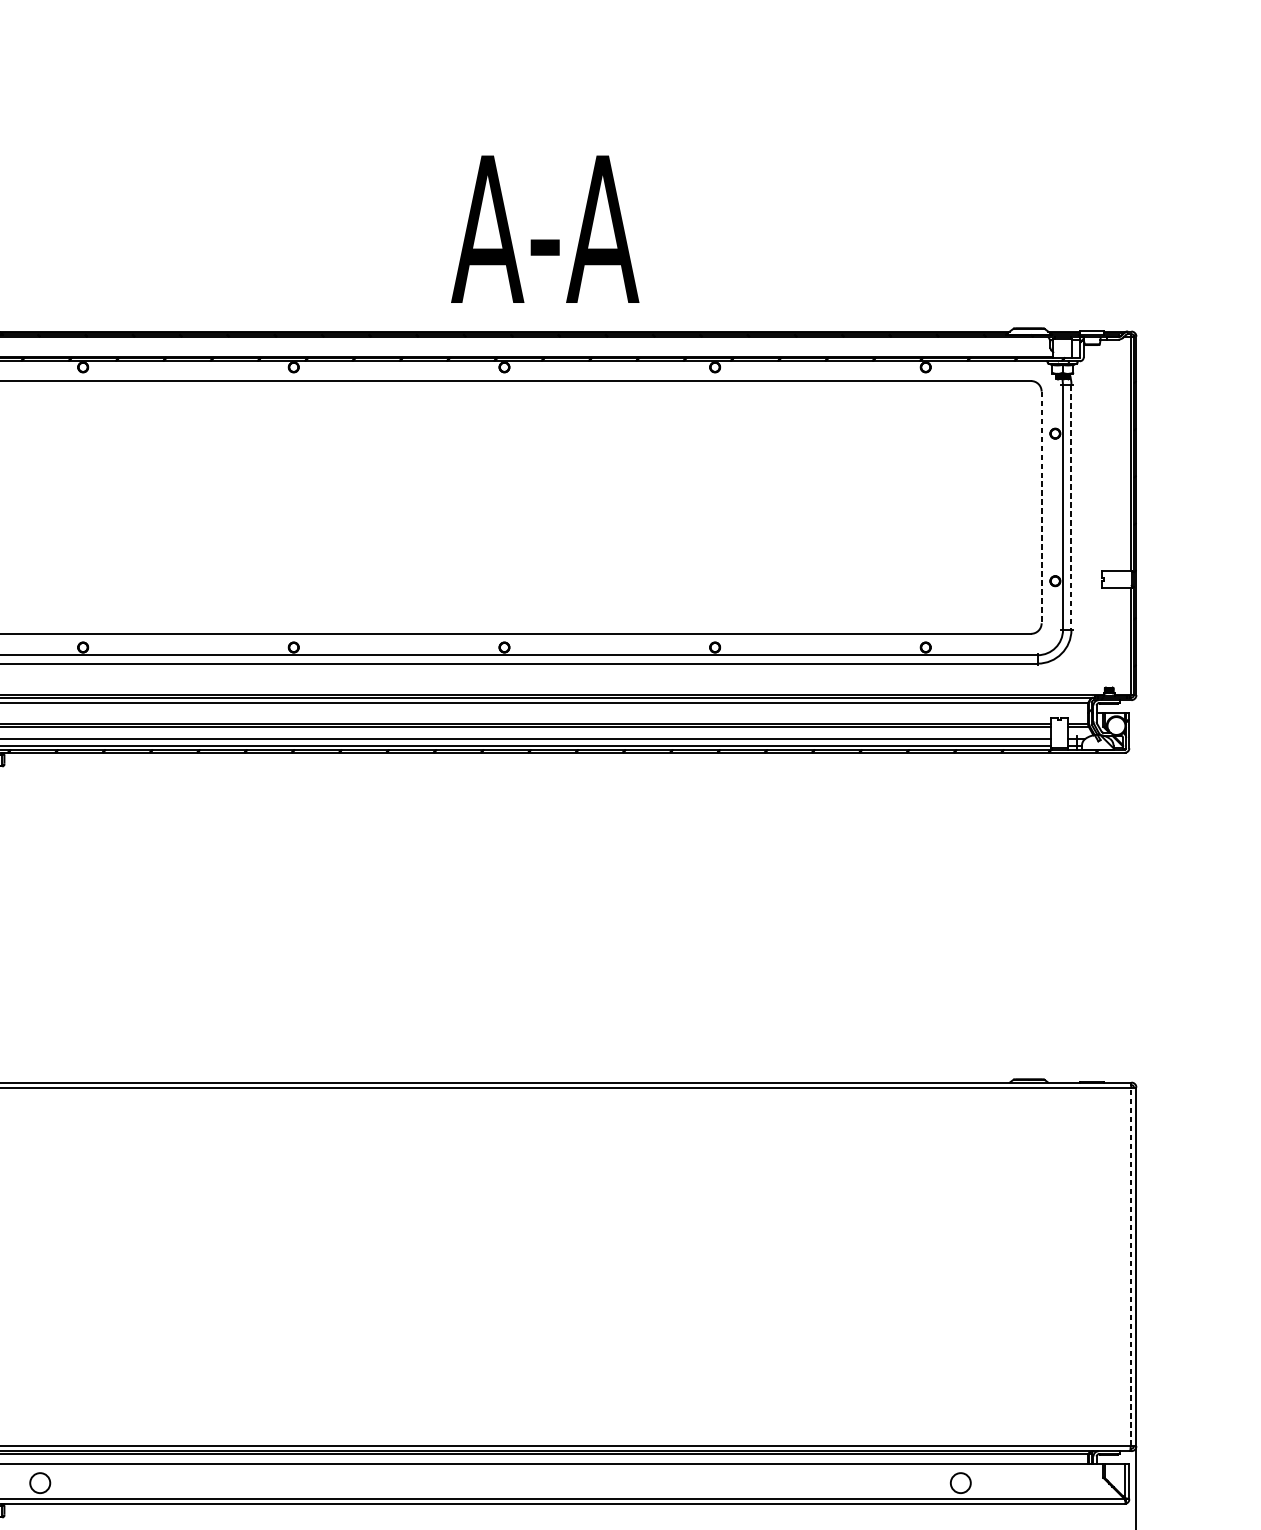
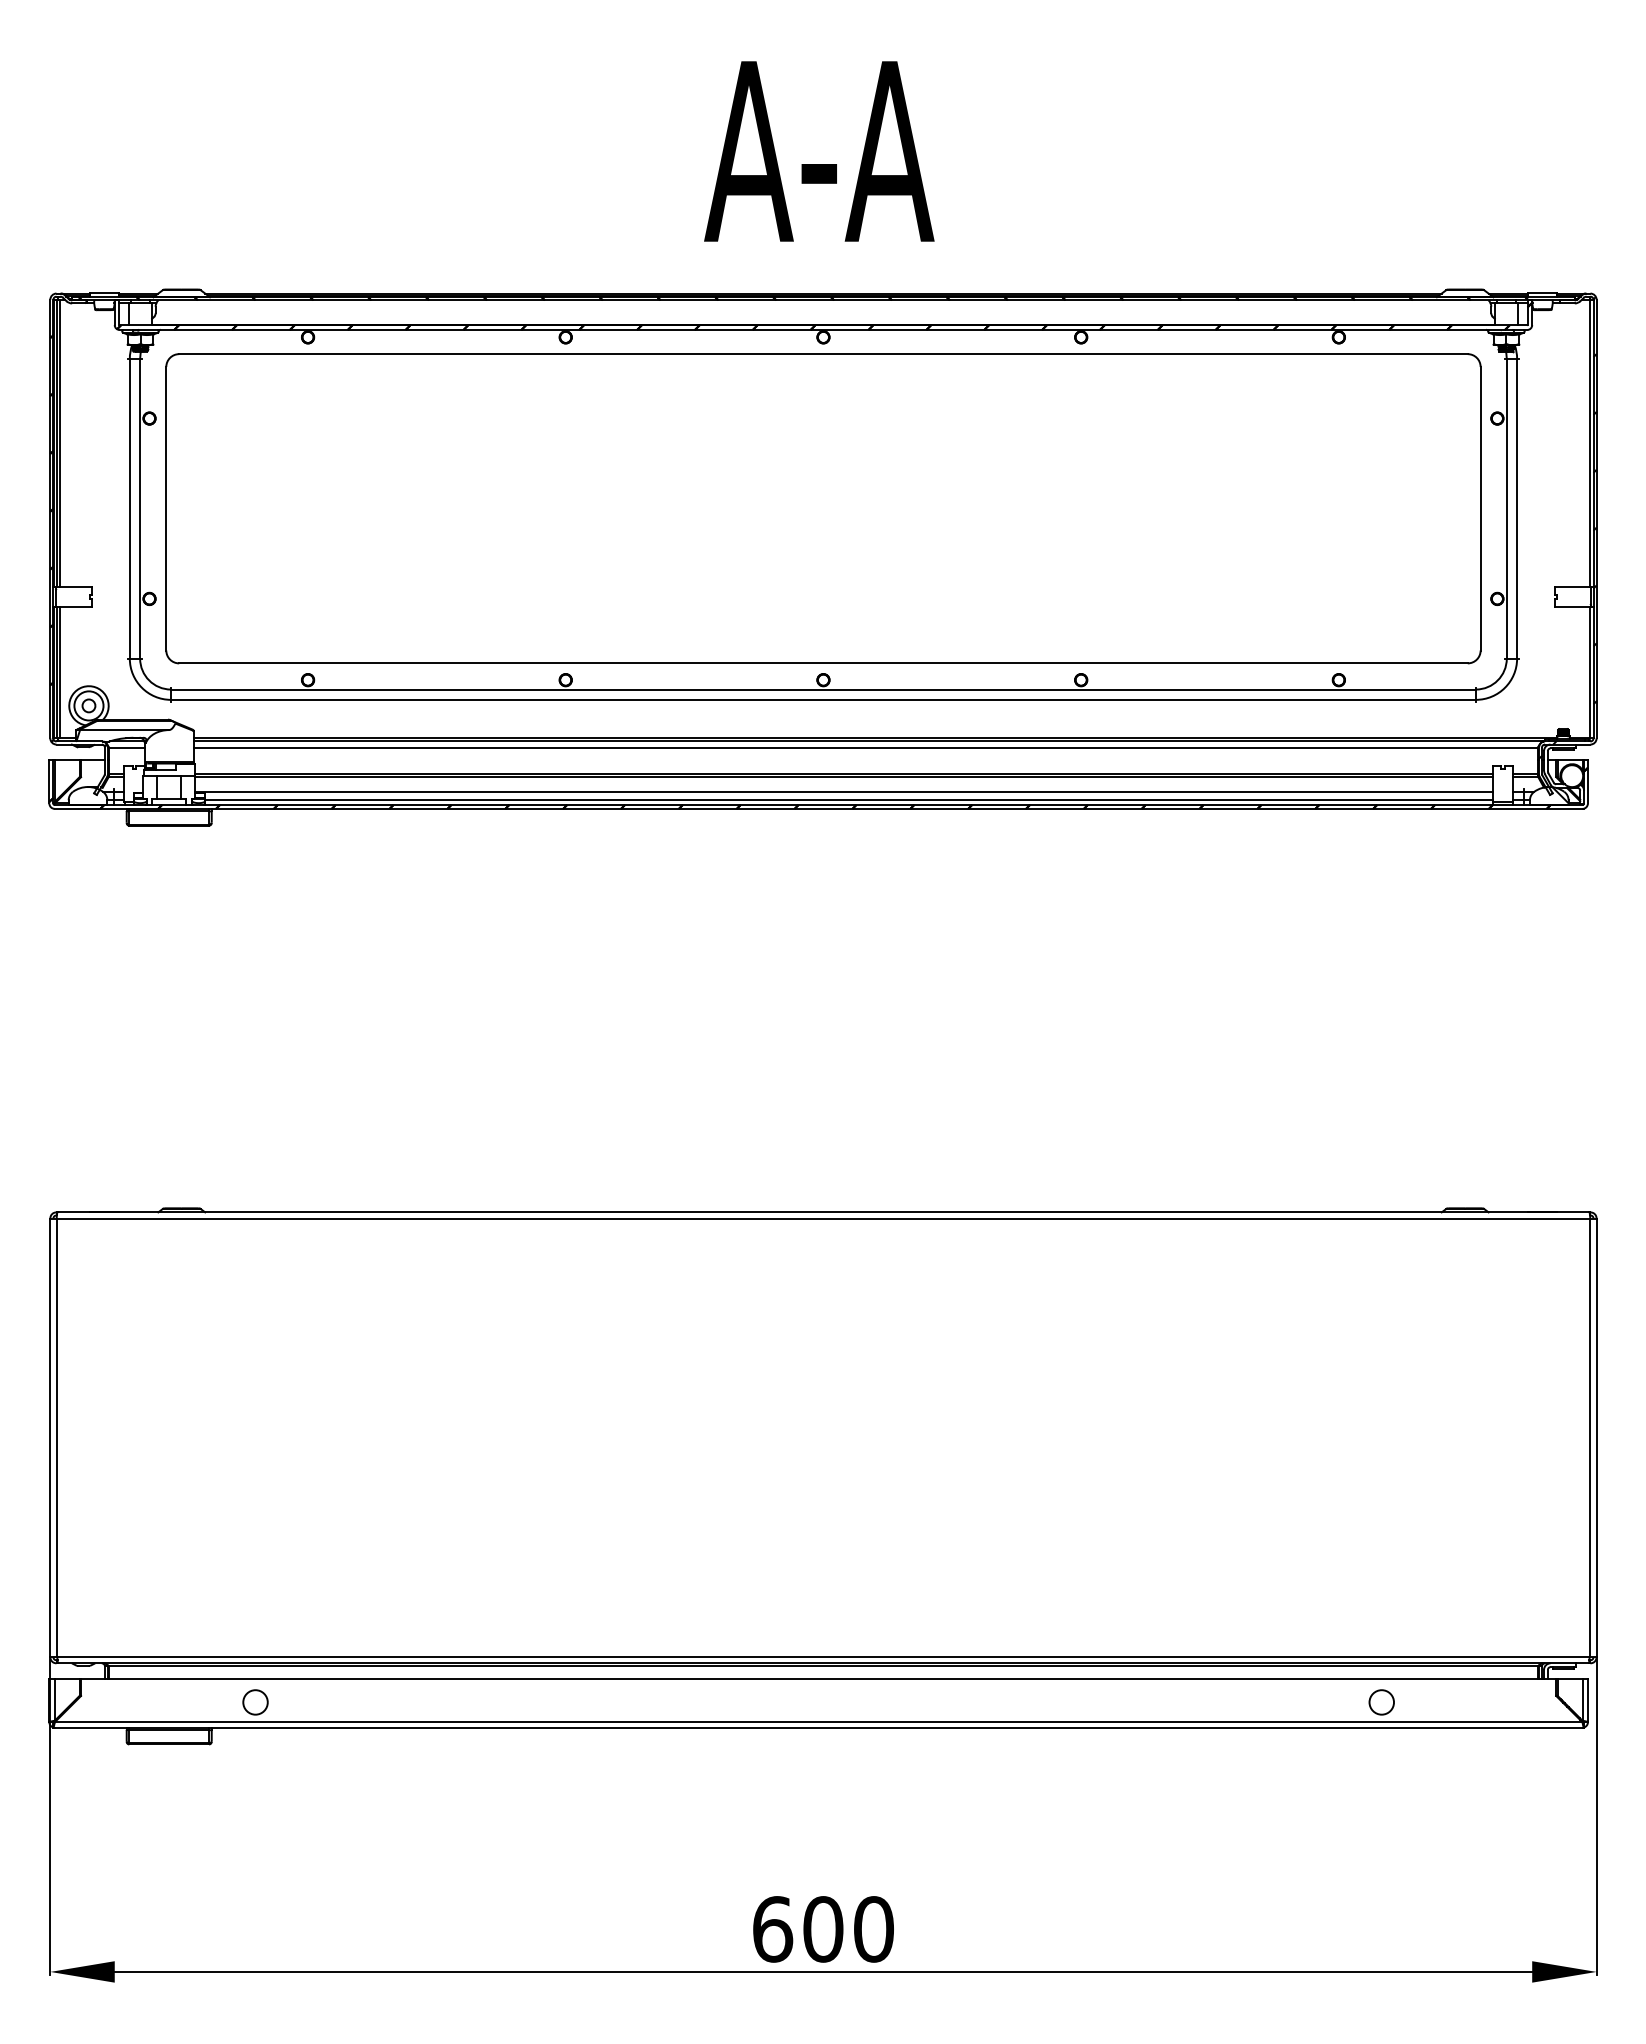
text: (545, 229) -> (819, 151), moved
line: (1041, 507) -> (1480, 508), dashed -> solid
line: (1071, 507) -> (1517, 508), dashed -> solid
line: (1131, 1266) -> (1590, 1437), dashed -> solid

